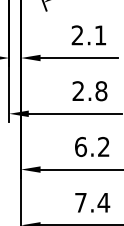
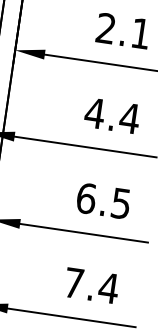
text: (89, 91) -> (111, 116), 2.8 -> 4.4
text: (103, 147) -> (120, 204), 6.2 -> 6.5

